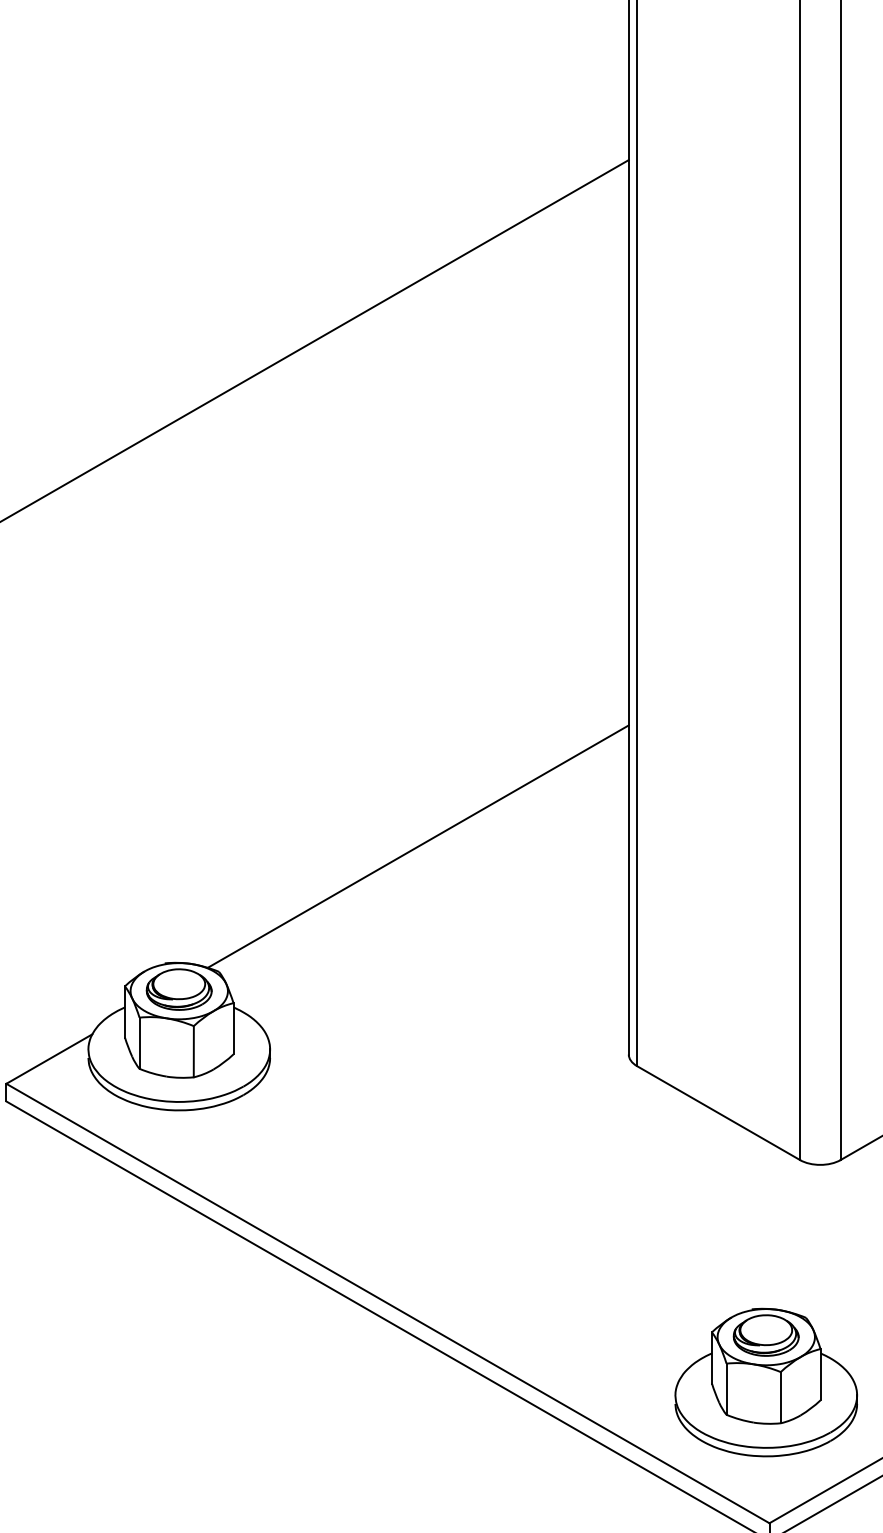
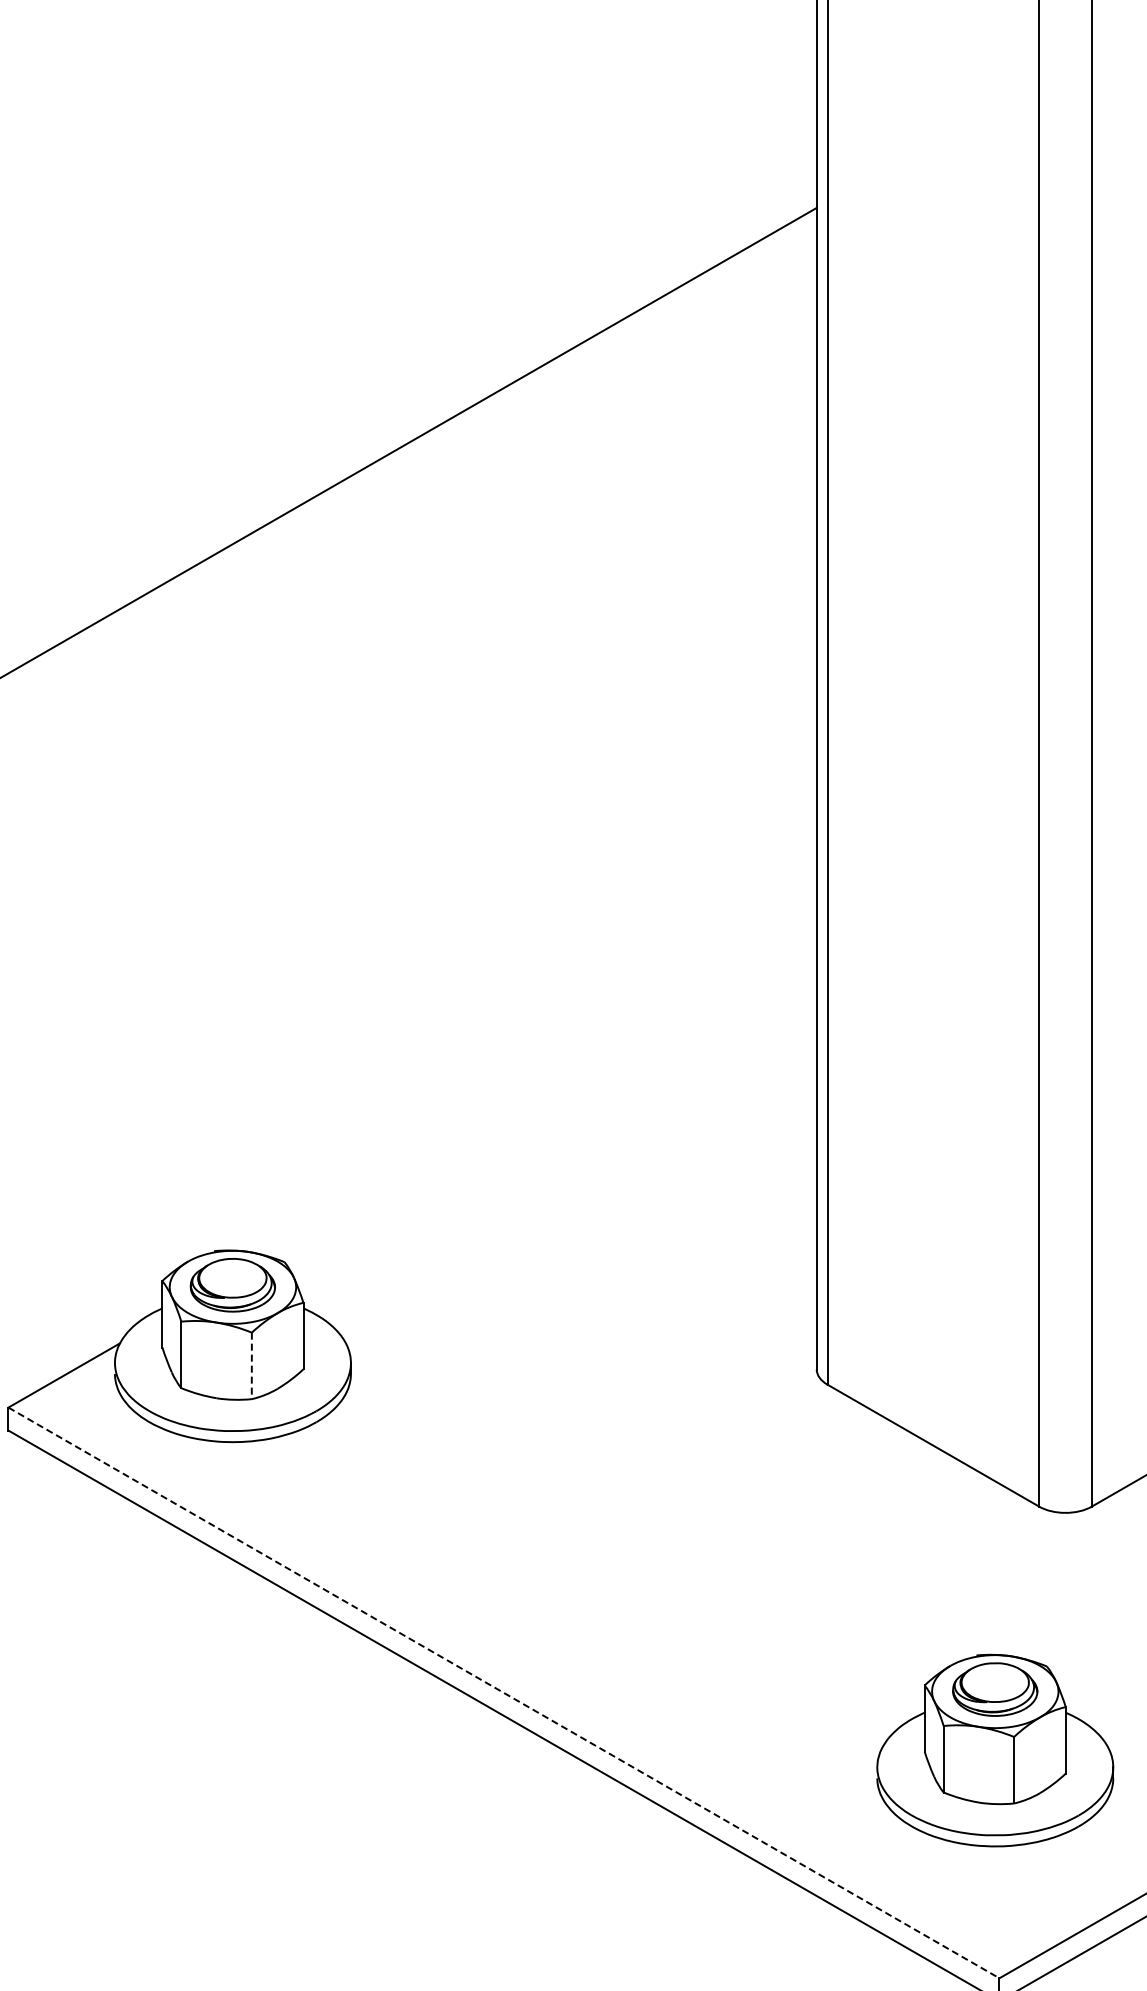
line: (418, 846) -> (543, 1099), removed
line: (193, 1052) -> (251, 1366), solid -> dashed
line: (387, 1303) -> (503, 1692), solid -> dashed
part: (766, 1382) -> (995, 1750), moved

